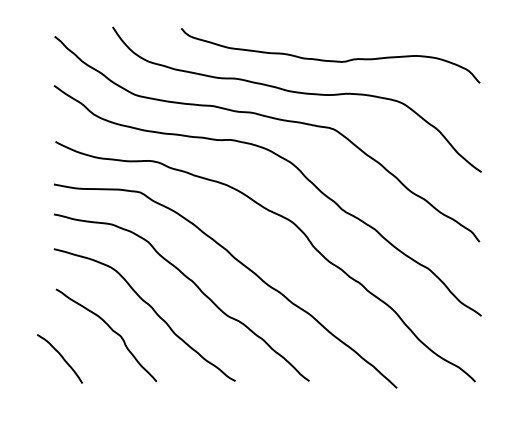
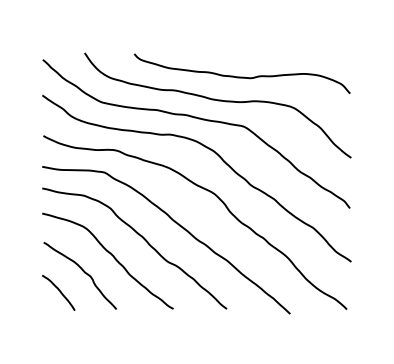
curve: (61, 358) -> (59, 292), moved

